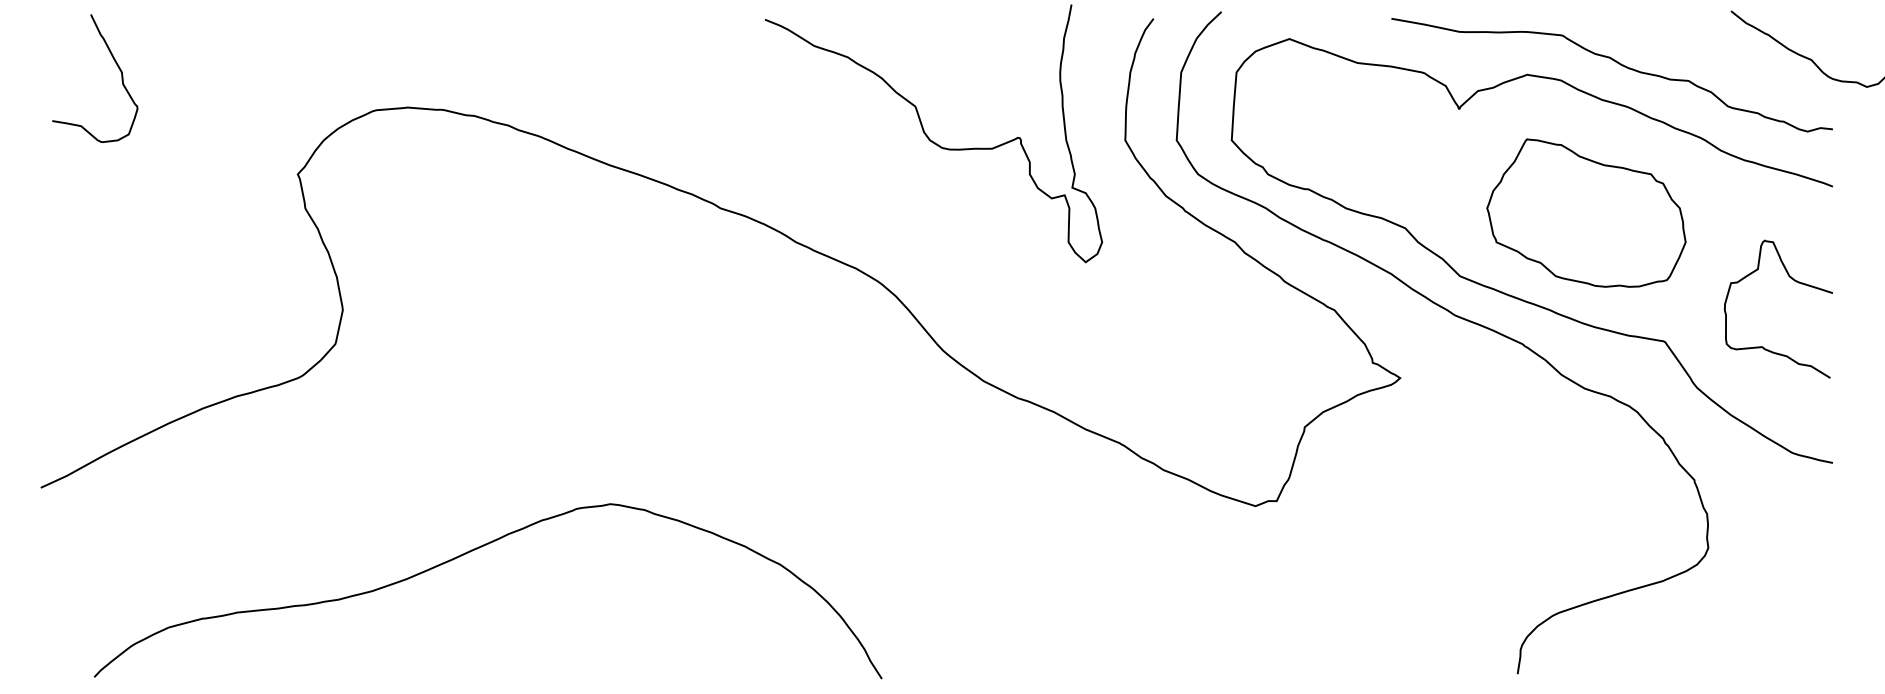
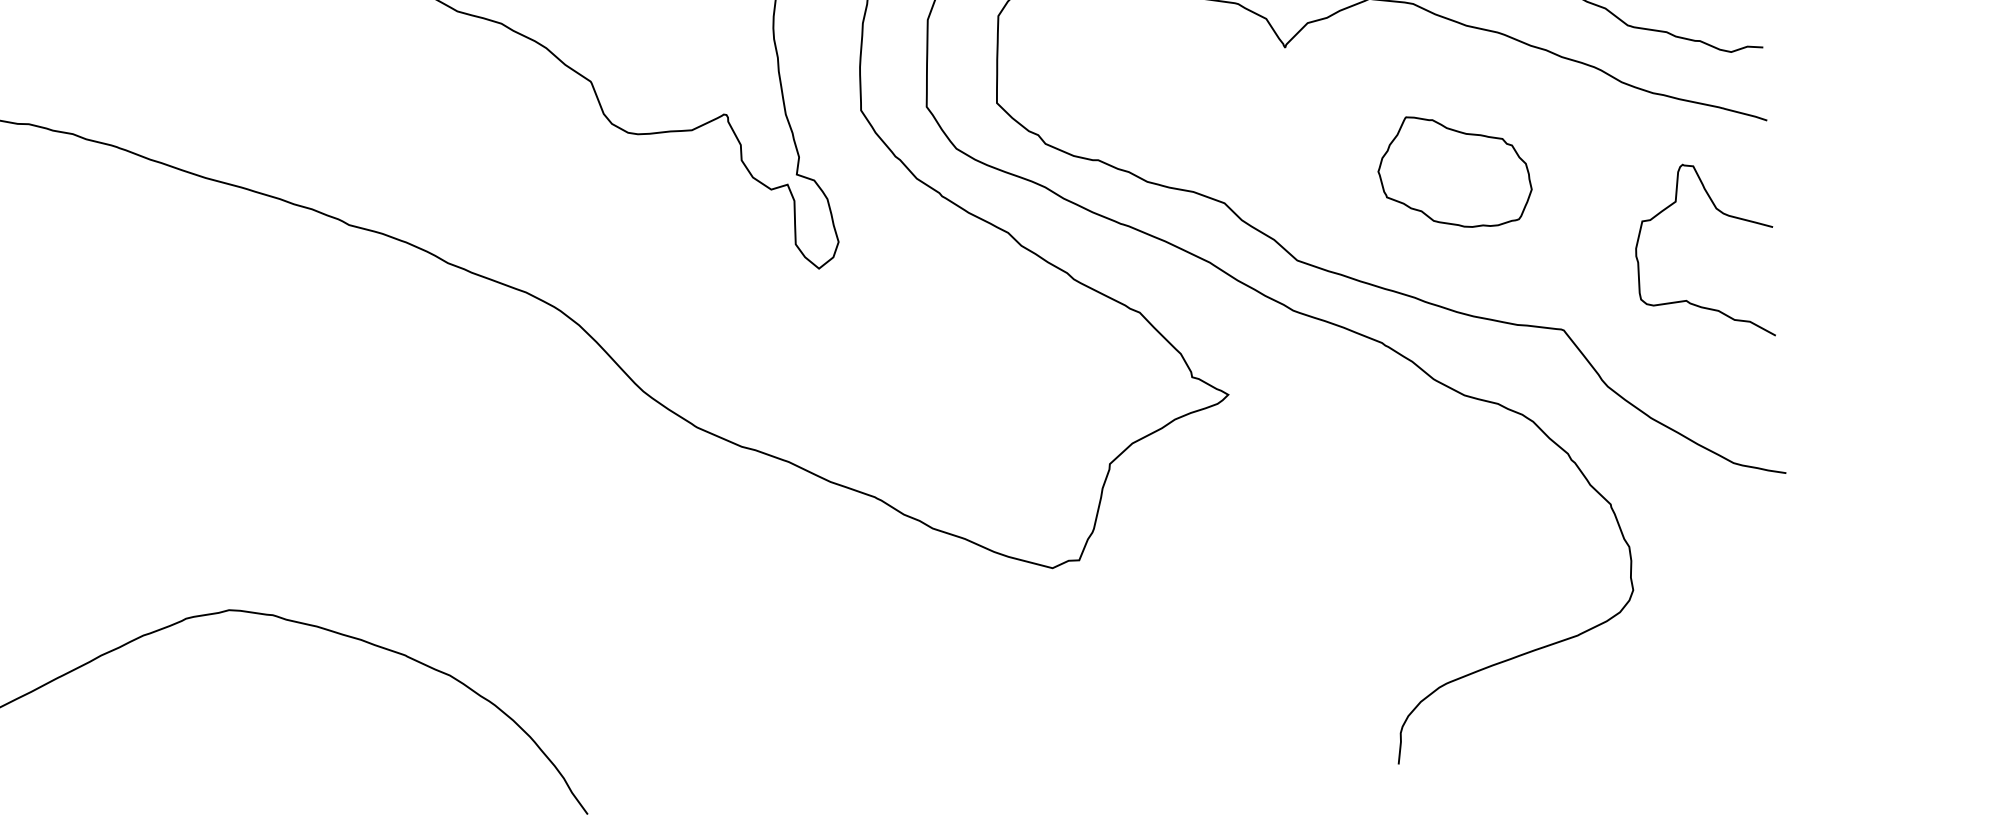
part: (1586, 212) -> (1454, 170), size x0.6
curve: (1794, 281) -> (1723, 214), moved

